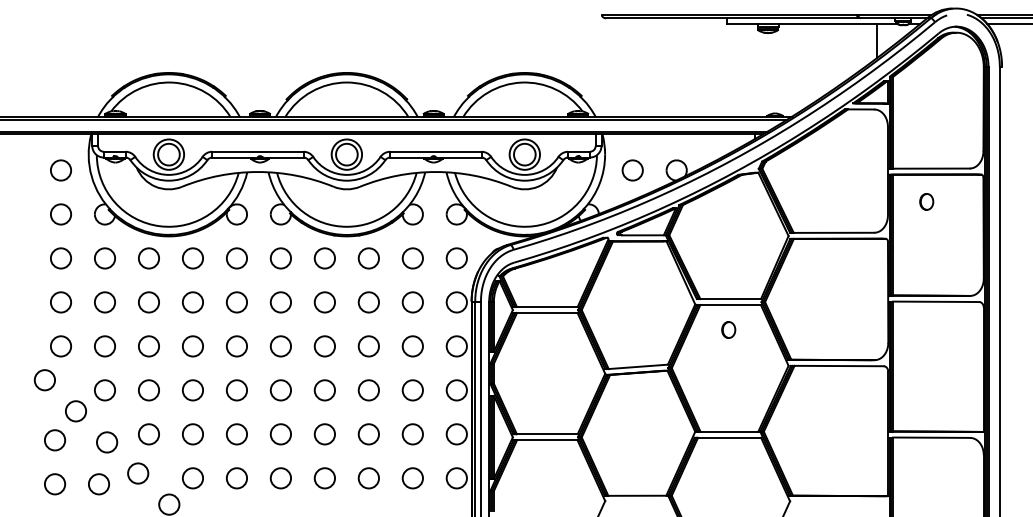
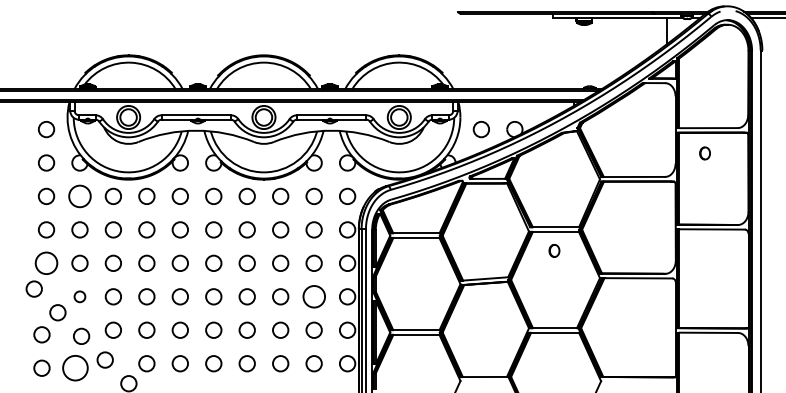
circle: (104, 258) -> (79, 196), size x1.4
circle: (60, 346) -> (46, 263), size x1.4
circle: (104, 390) -> (79, 296), size x0.7
circle: (412, 390) -> (313, 296), size x1.4
circle: (98, 484) -> (75, 368), size x1.6

